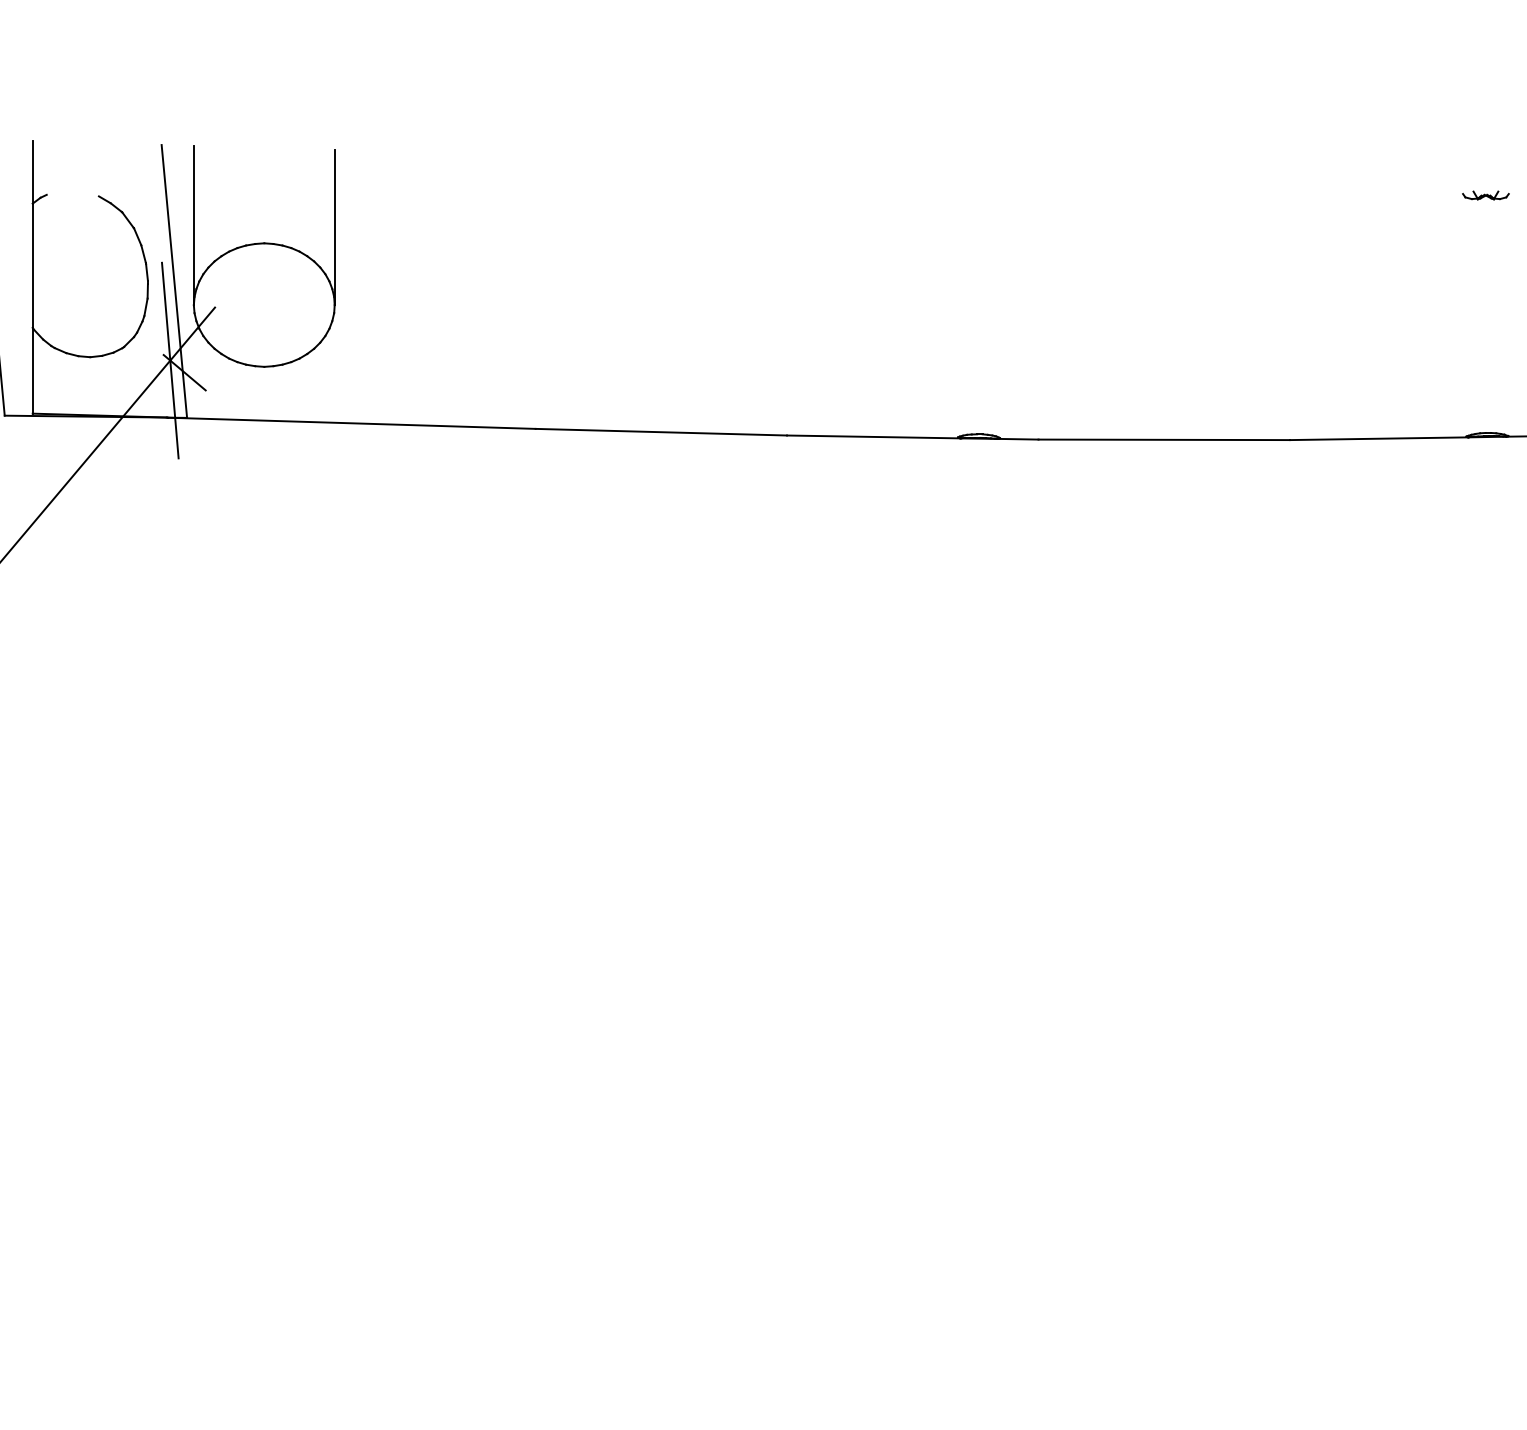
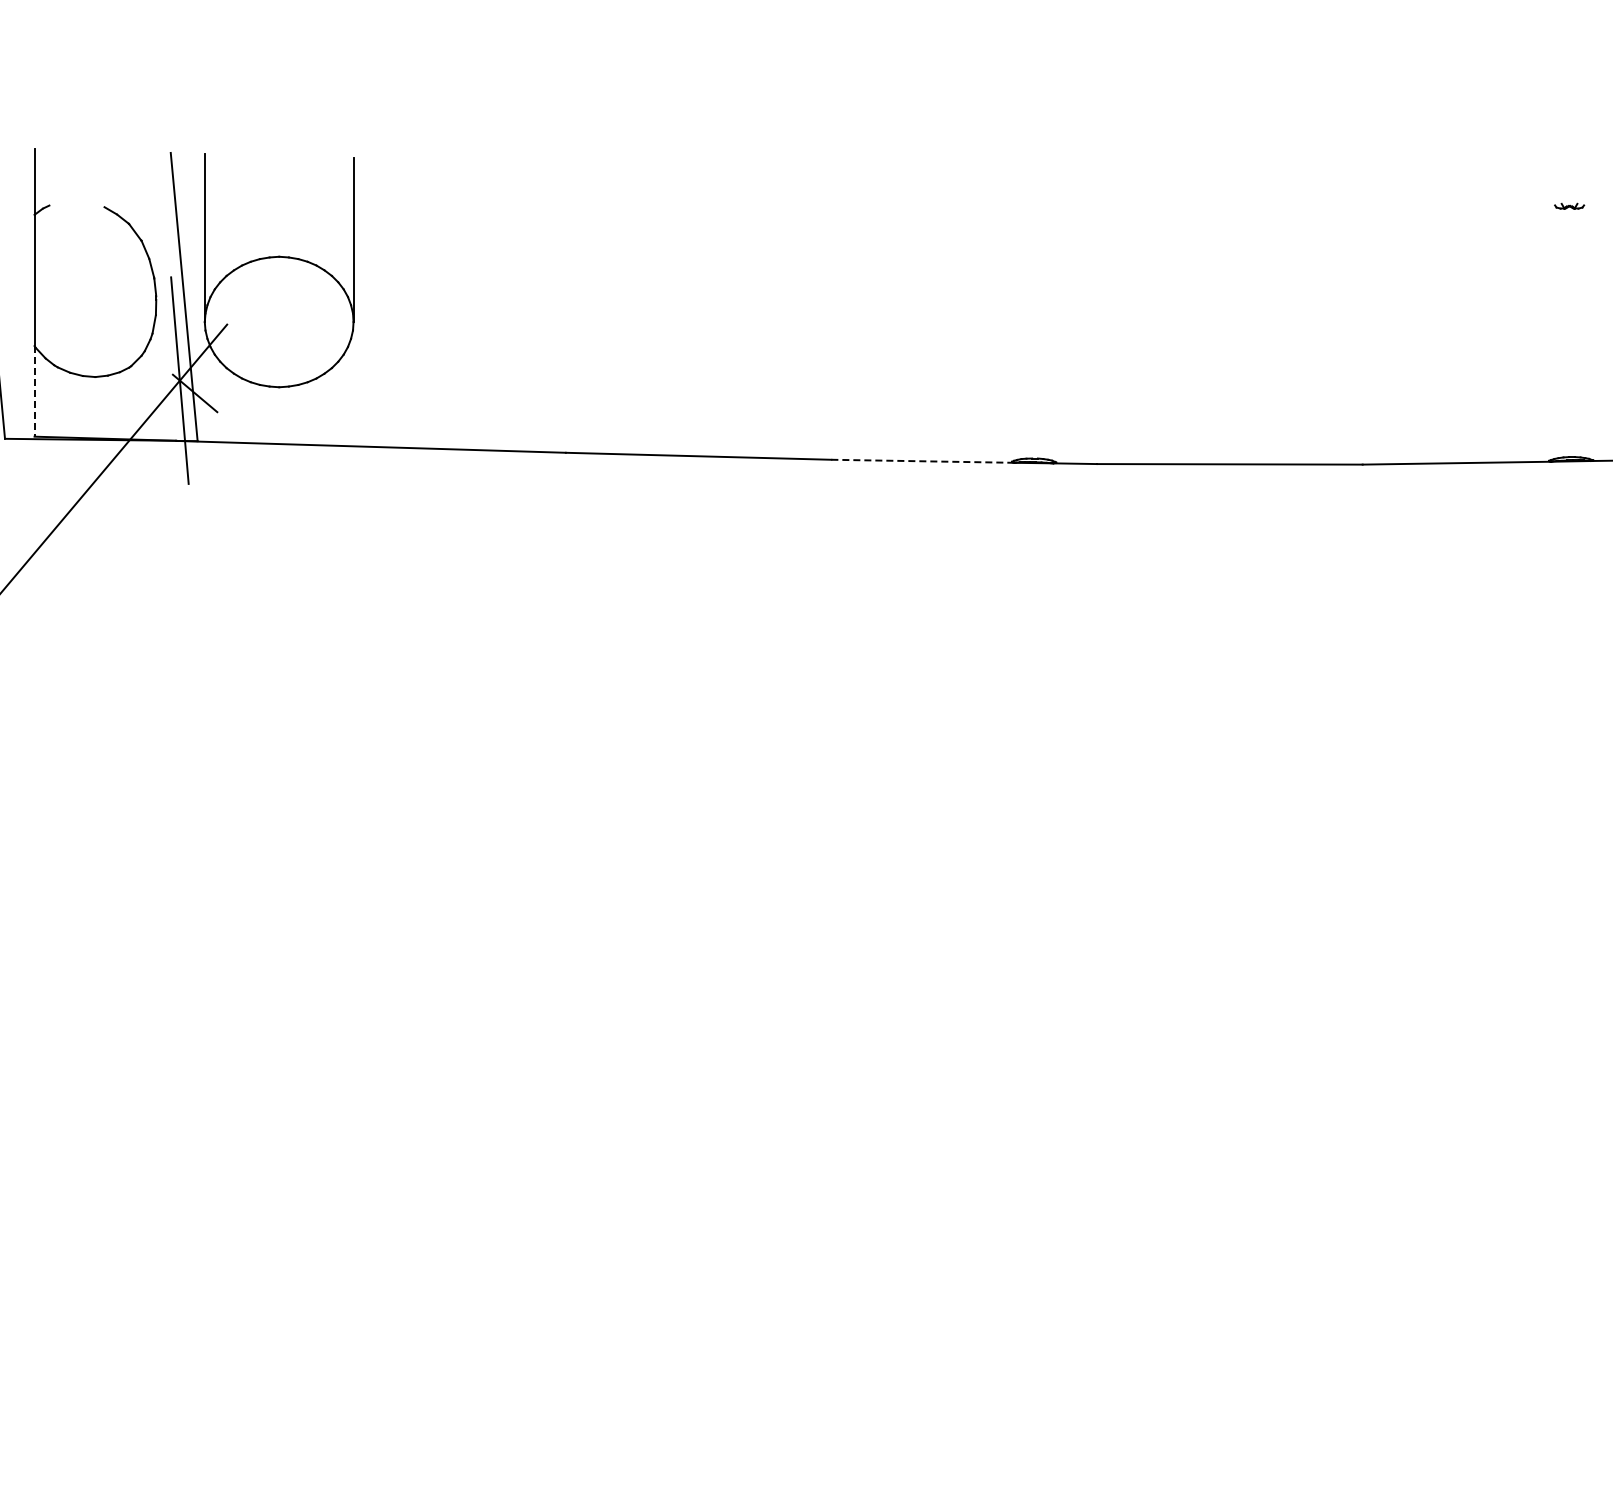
part: (1485, 195) -> (1569, 206), size x0.6
line: (32, 370) -> (34, 391), solid -> dashed
line: (874, 437) -> (923, 461), solid -> dashed

